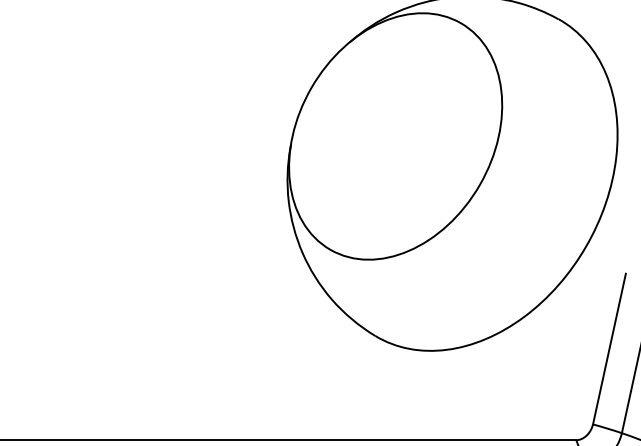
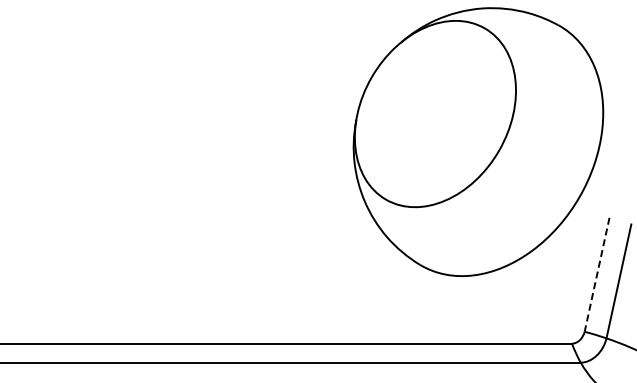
line: (608, 350) -> (596, 275), solid -> dashed

